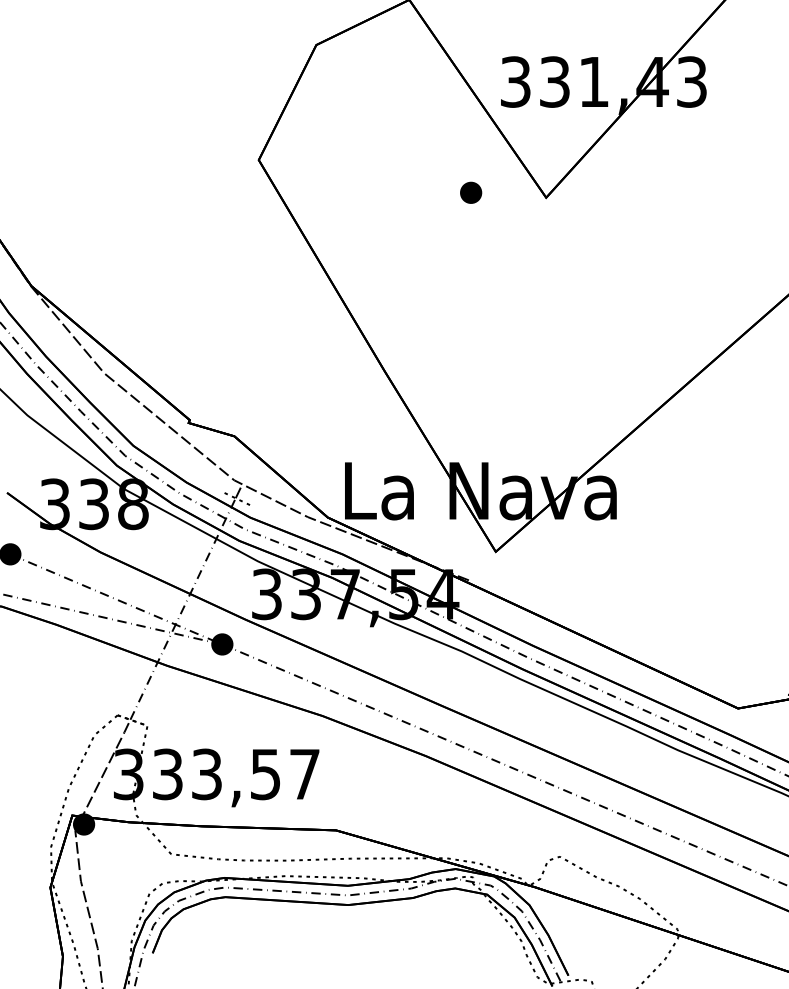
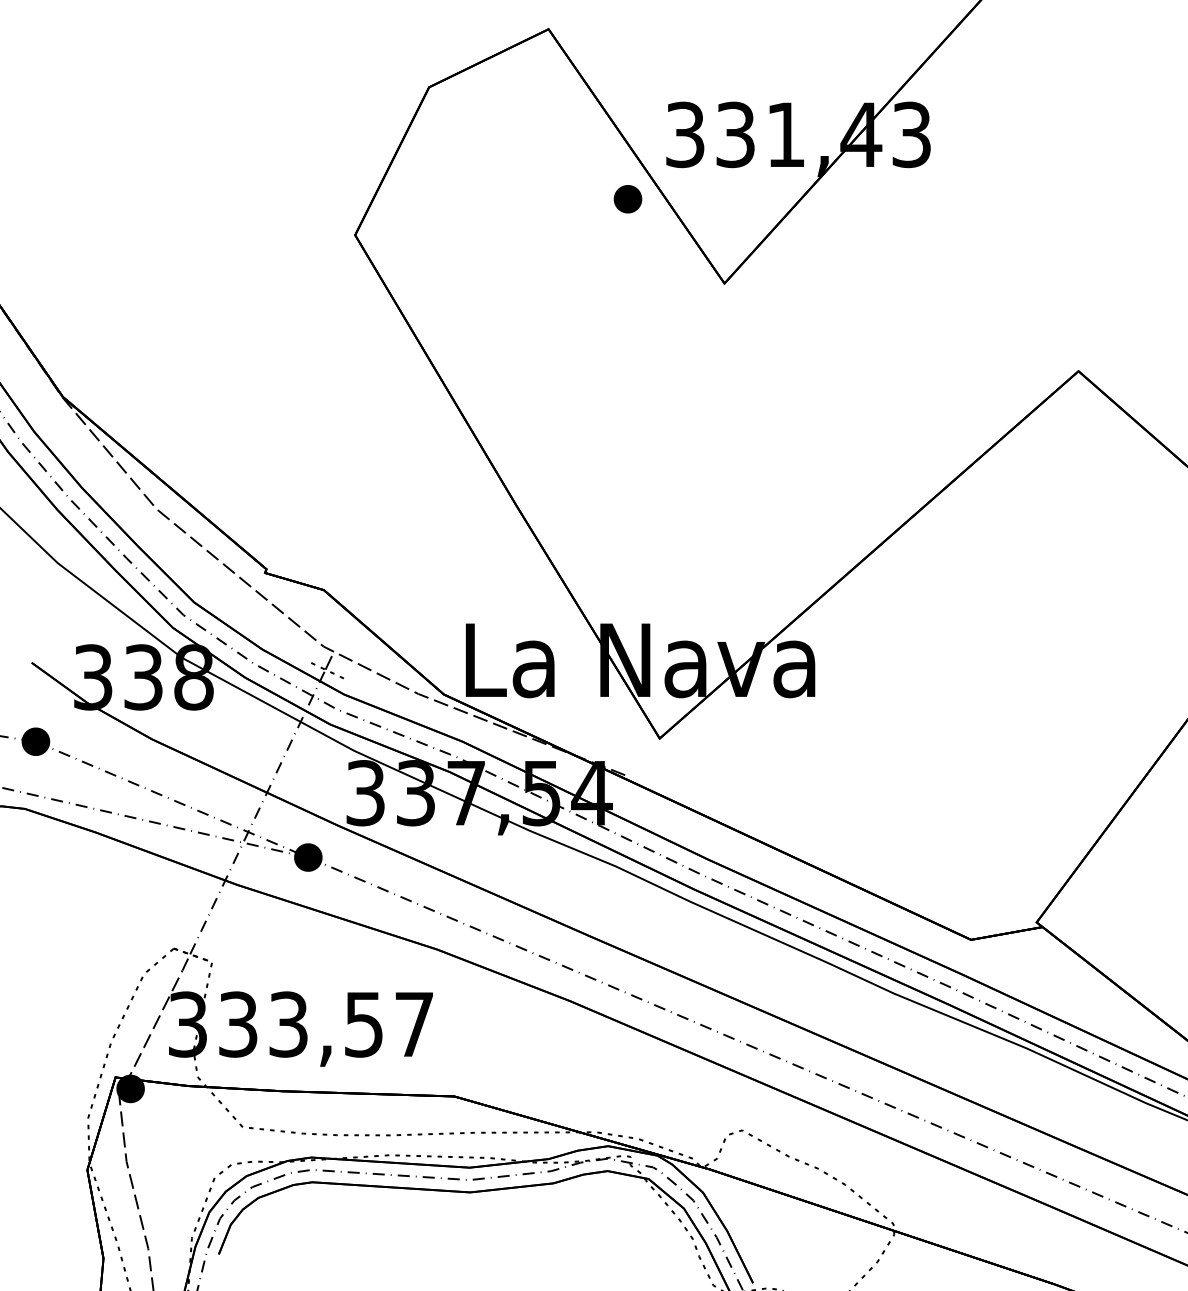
part: (470, 193) -> (627, 199), moved

